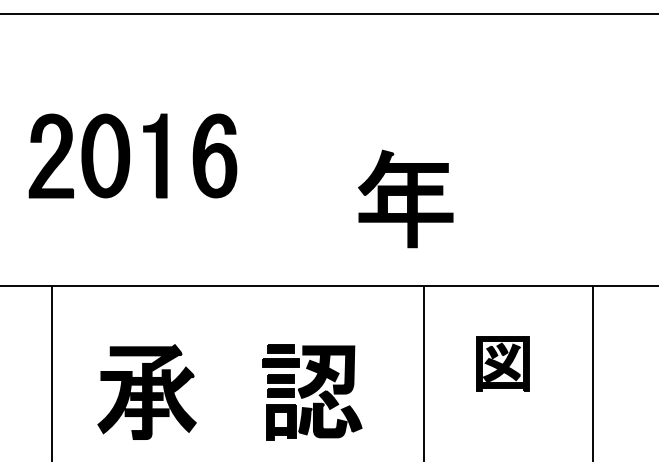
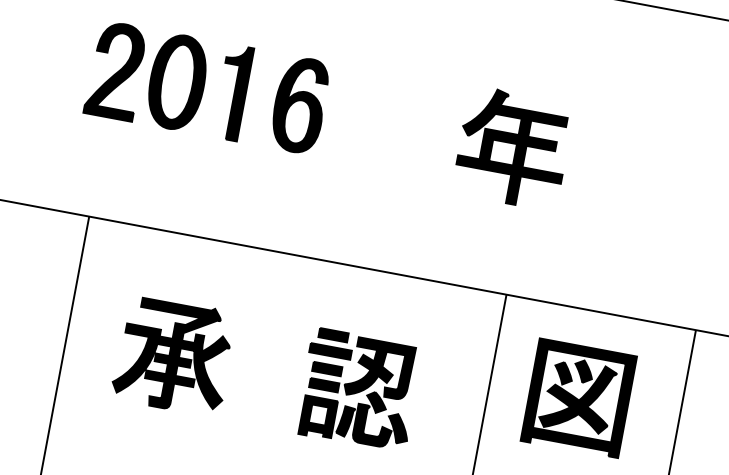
part: (405, 198) -> (512, 147), moved
part: (502, 363) -> (578, 398), size x1.67

